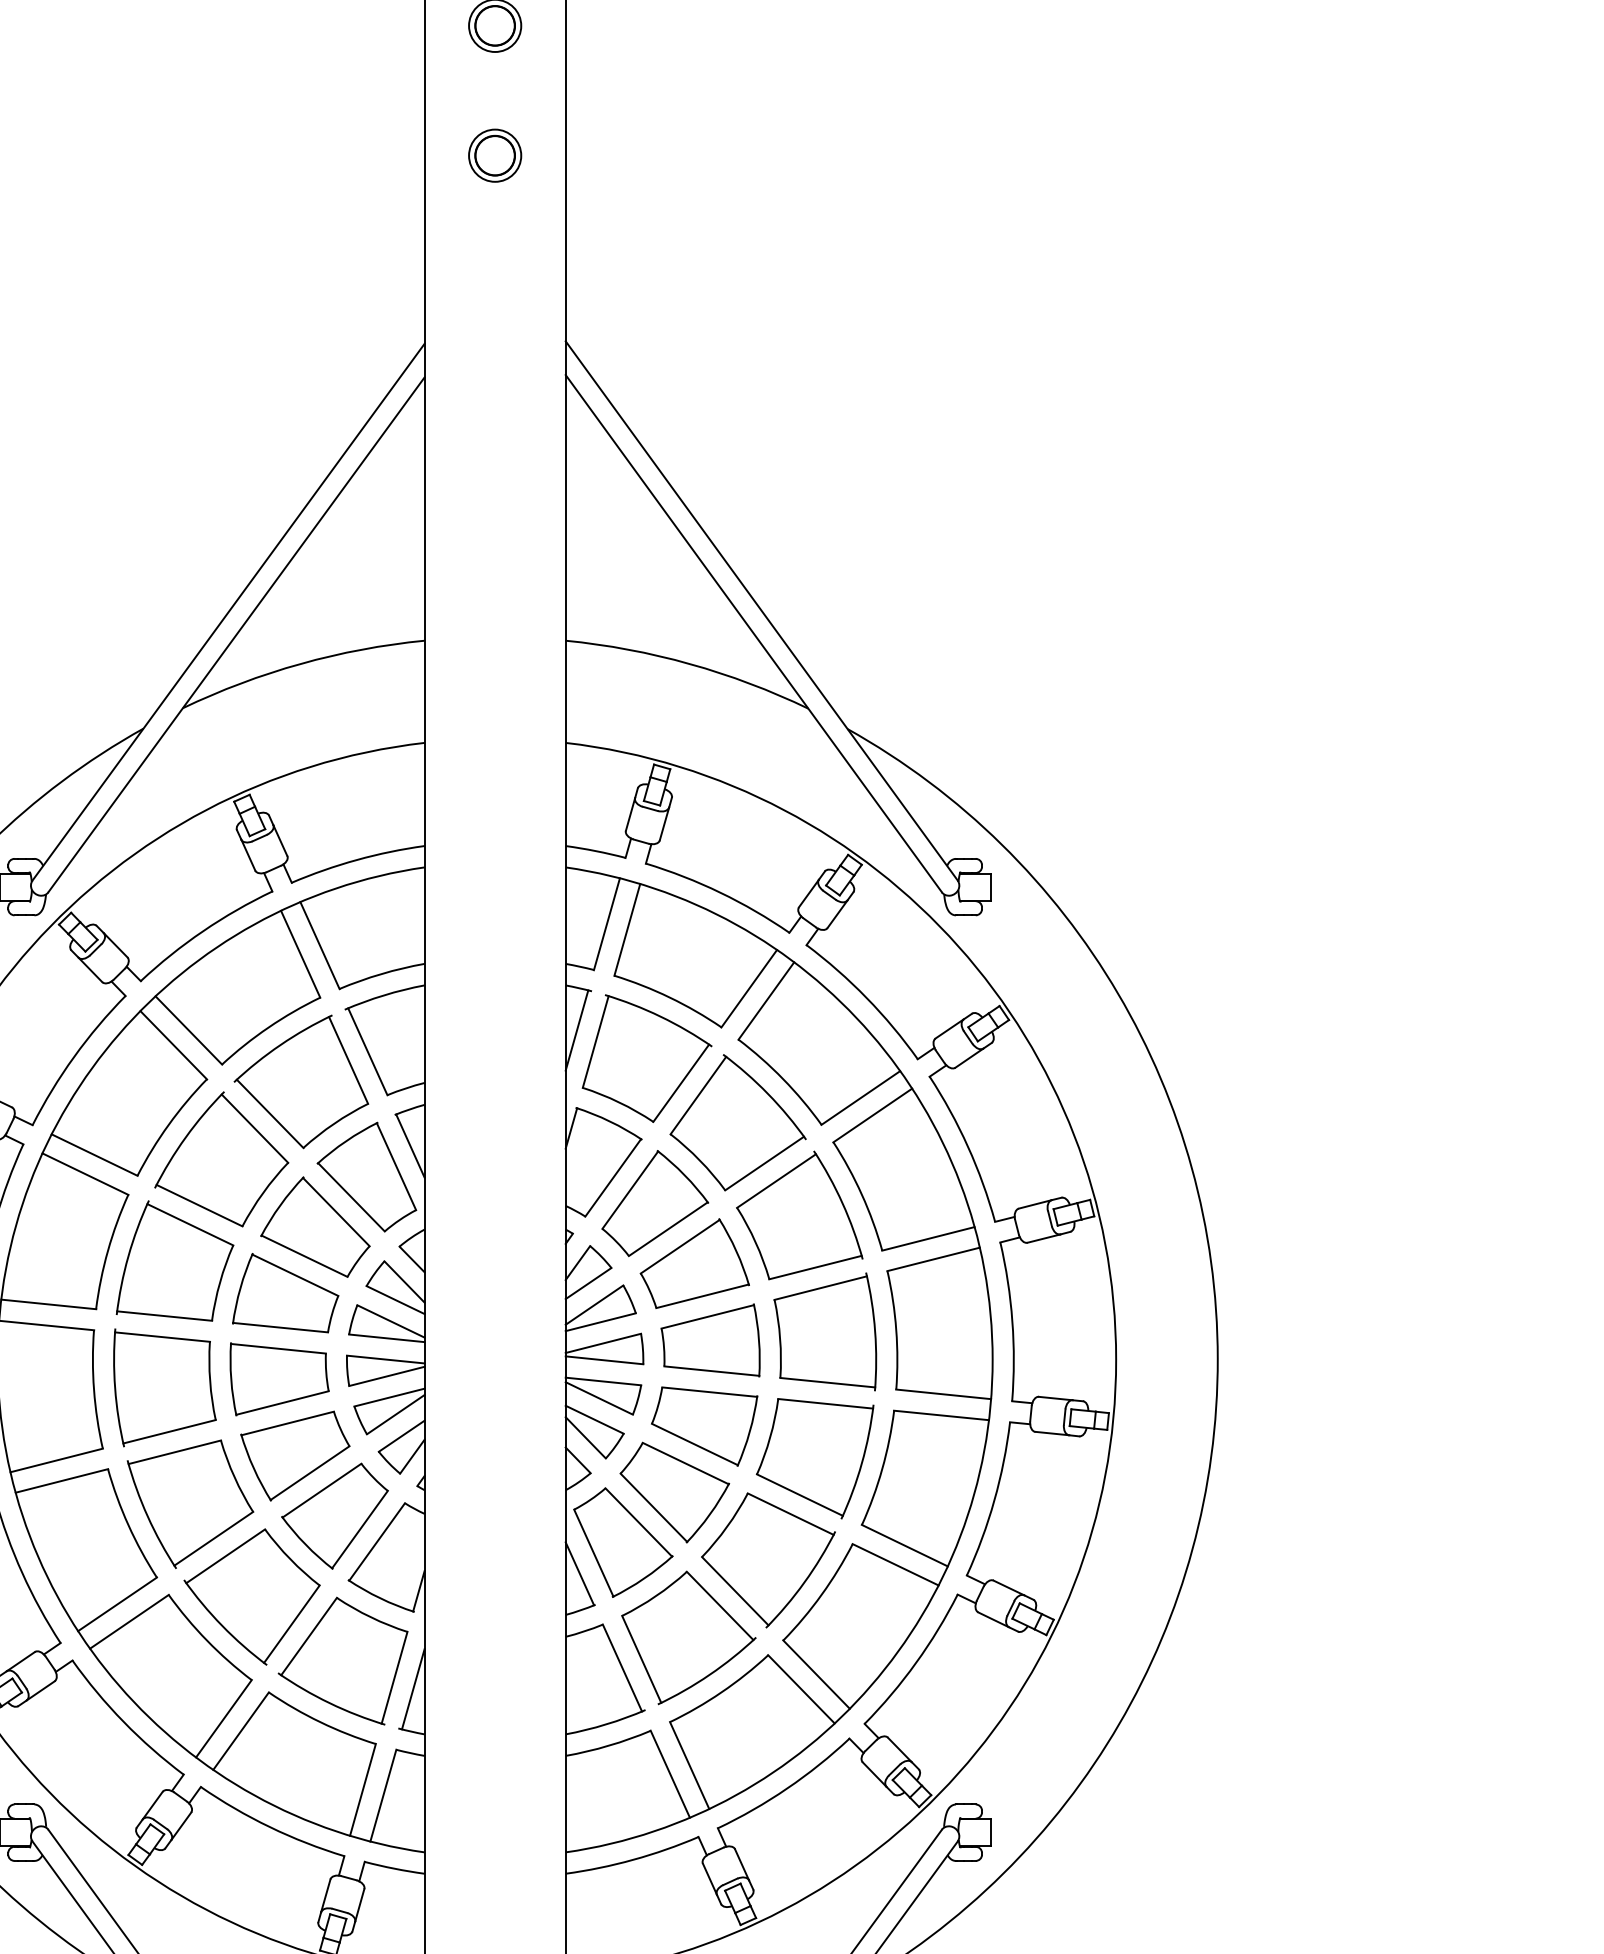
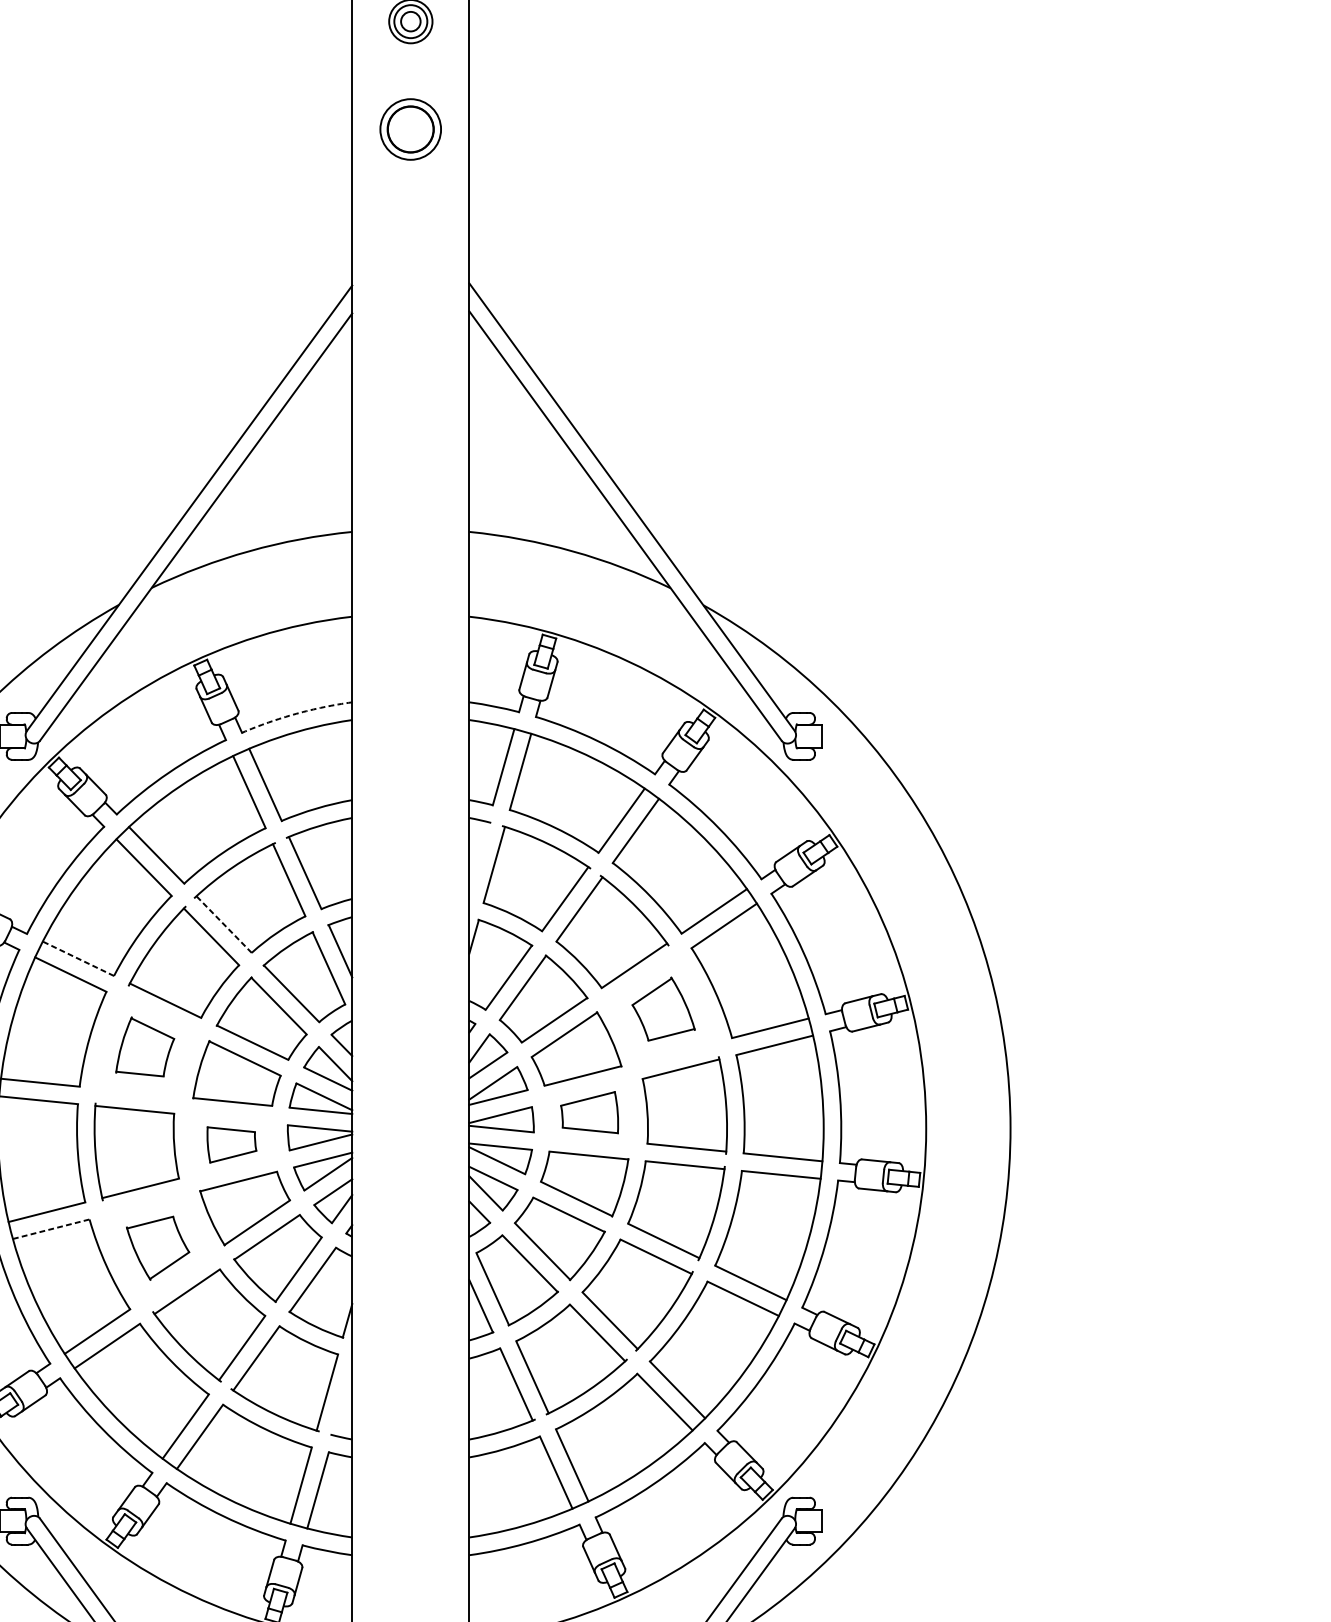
circle: (494, 25) -> (410, 21), size x0.6
part: (495, 155) -> (411, 129), size x1.4
arc: (356, 859) -> (295, 713), solid -> dashed
line: (576, 1030) -> (478, 855), removed
line: (270, 1113) -> (224, 924), solid -> dashed
line: (94, 1155) -> (78, 959), solid -> dashed
part: (799, 1215) -> (663, 1008), size x0.6
part: (174, 1260) -> (144, 1046), size x0.6
part: (710, 1340) -> (589, 1112), size x0.7
part: (279, 1379) -> (231, 1145), size x0.6
line: (61, 1480) -> (50, 1228), solid -> dashed
part: (190, 1503) -> (158, 1247), size x0.6
line: (413, 1689) -> (343, 1402), removed

